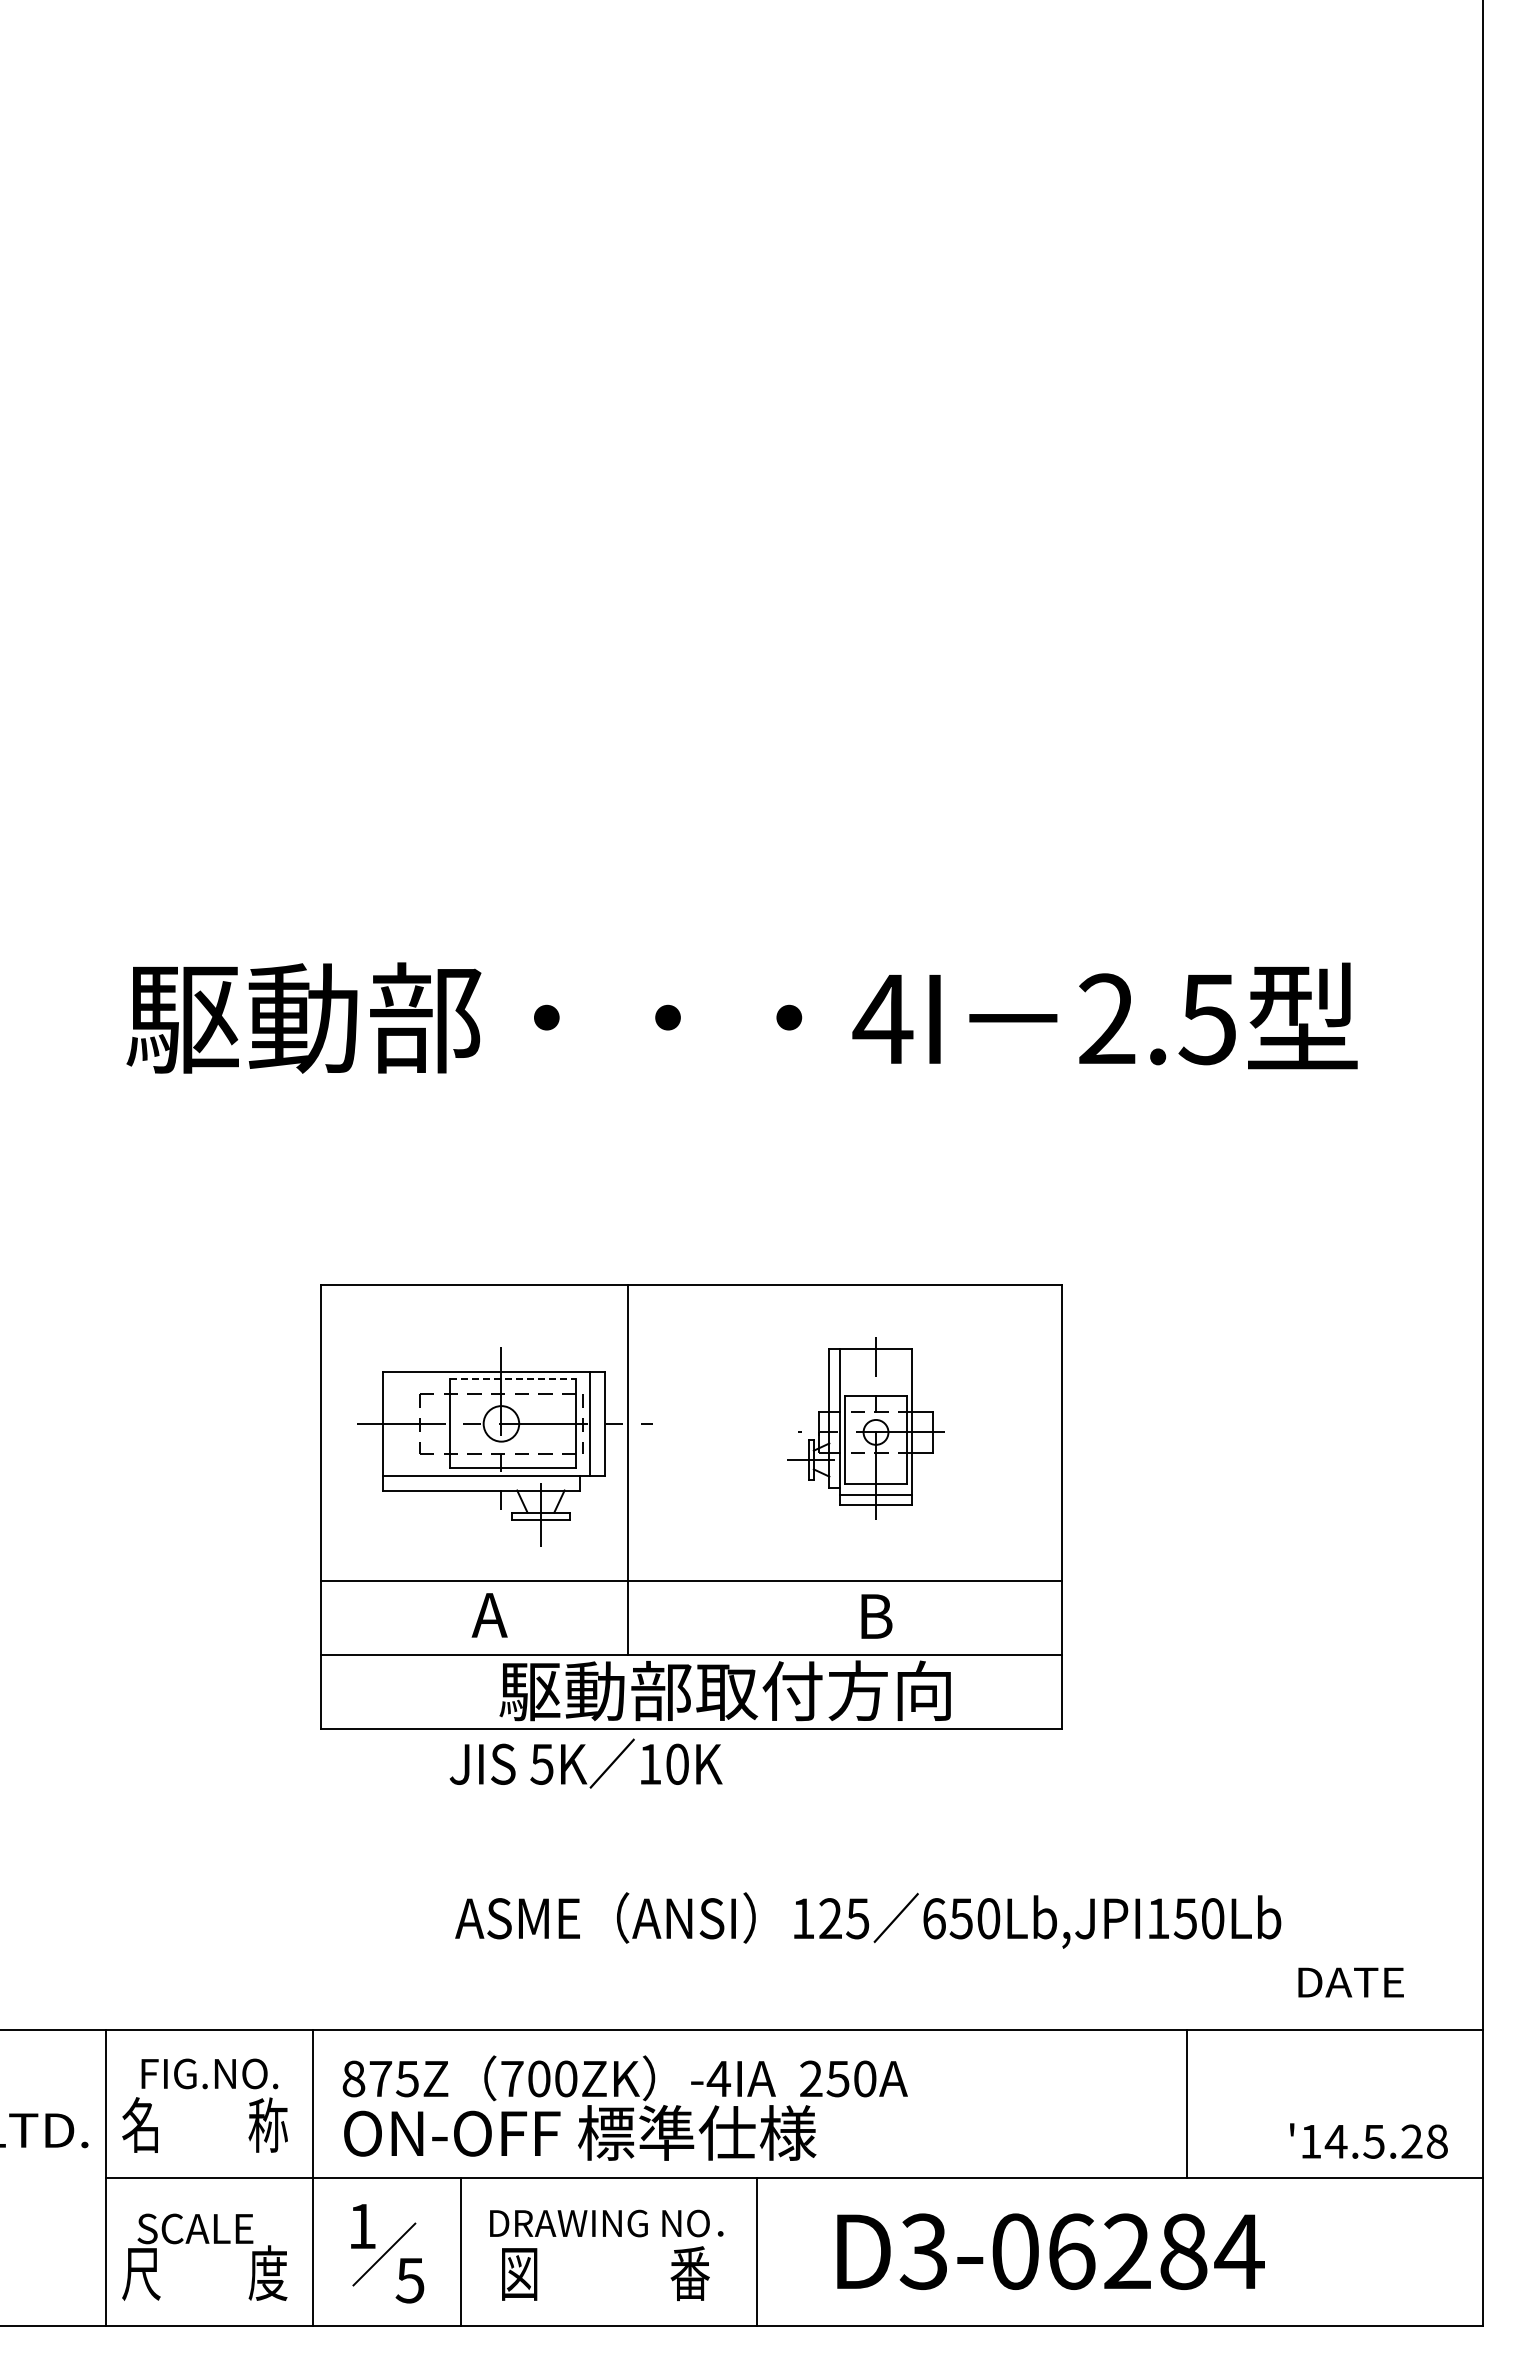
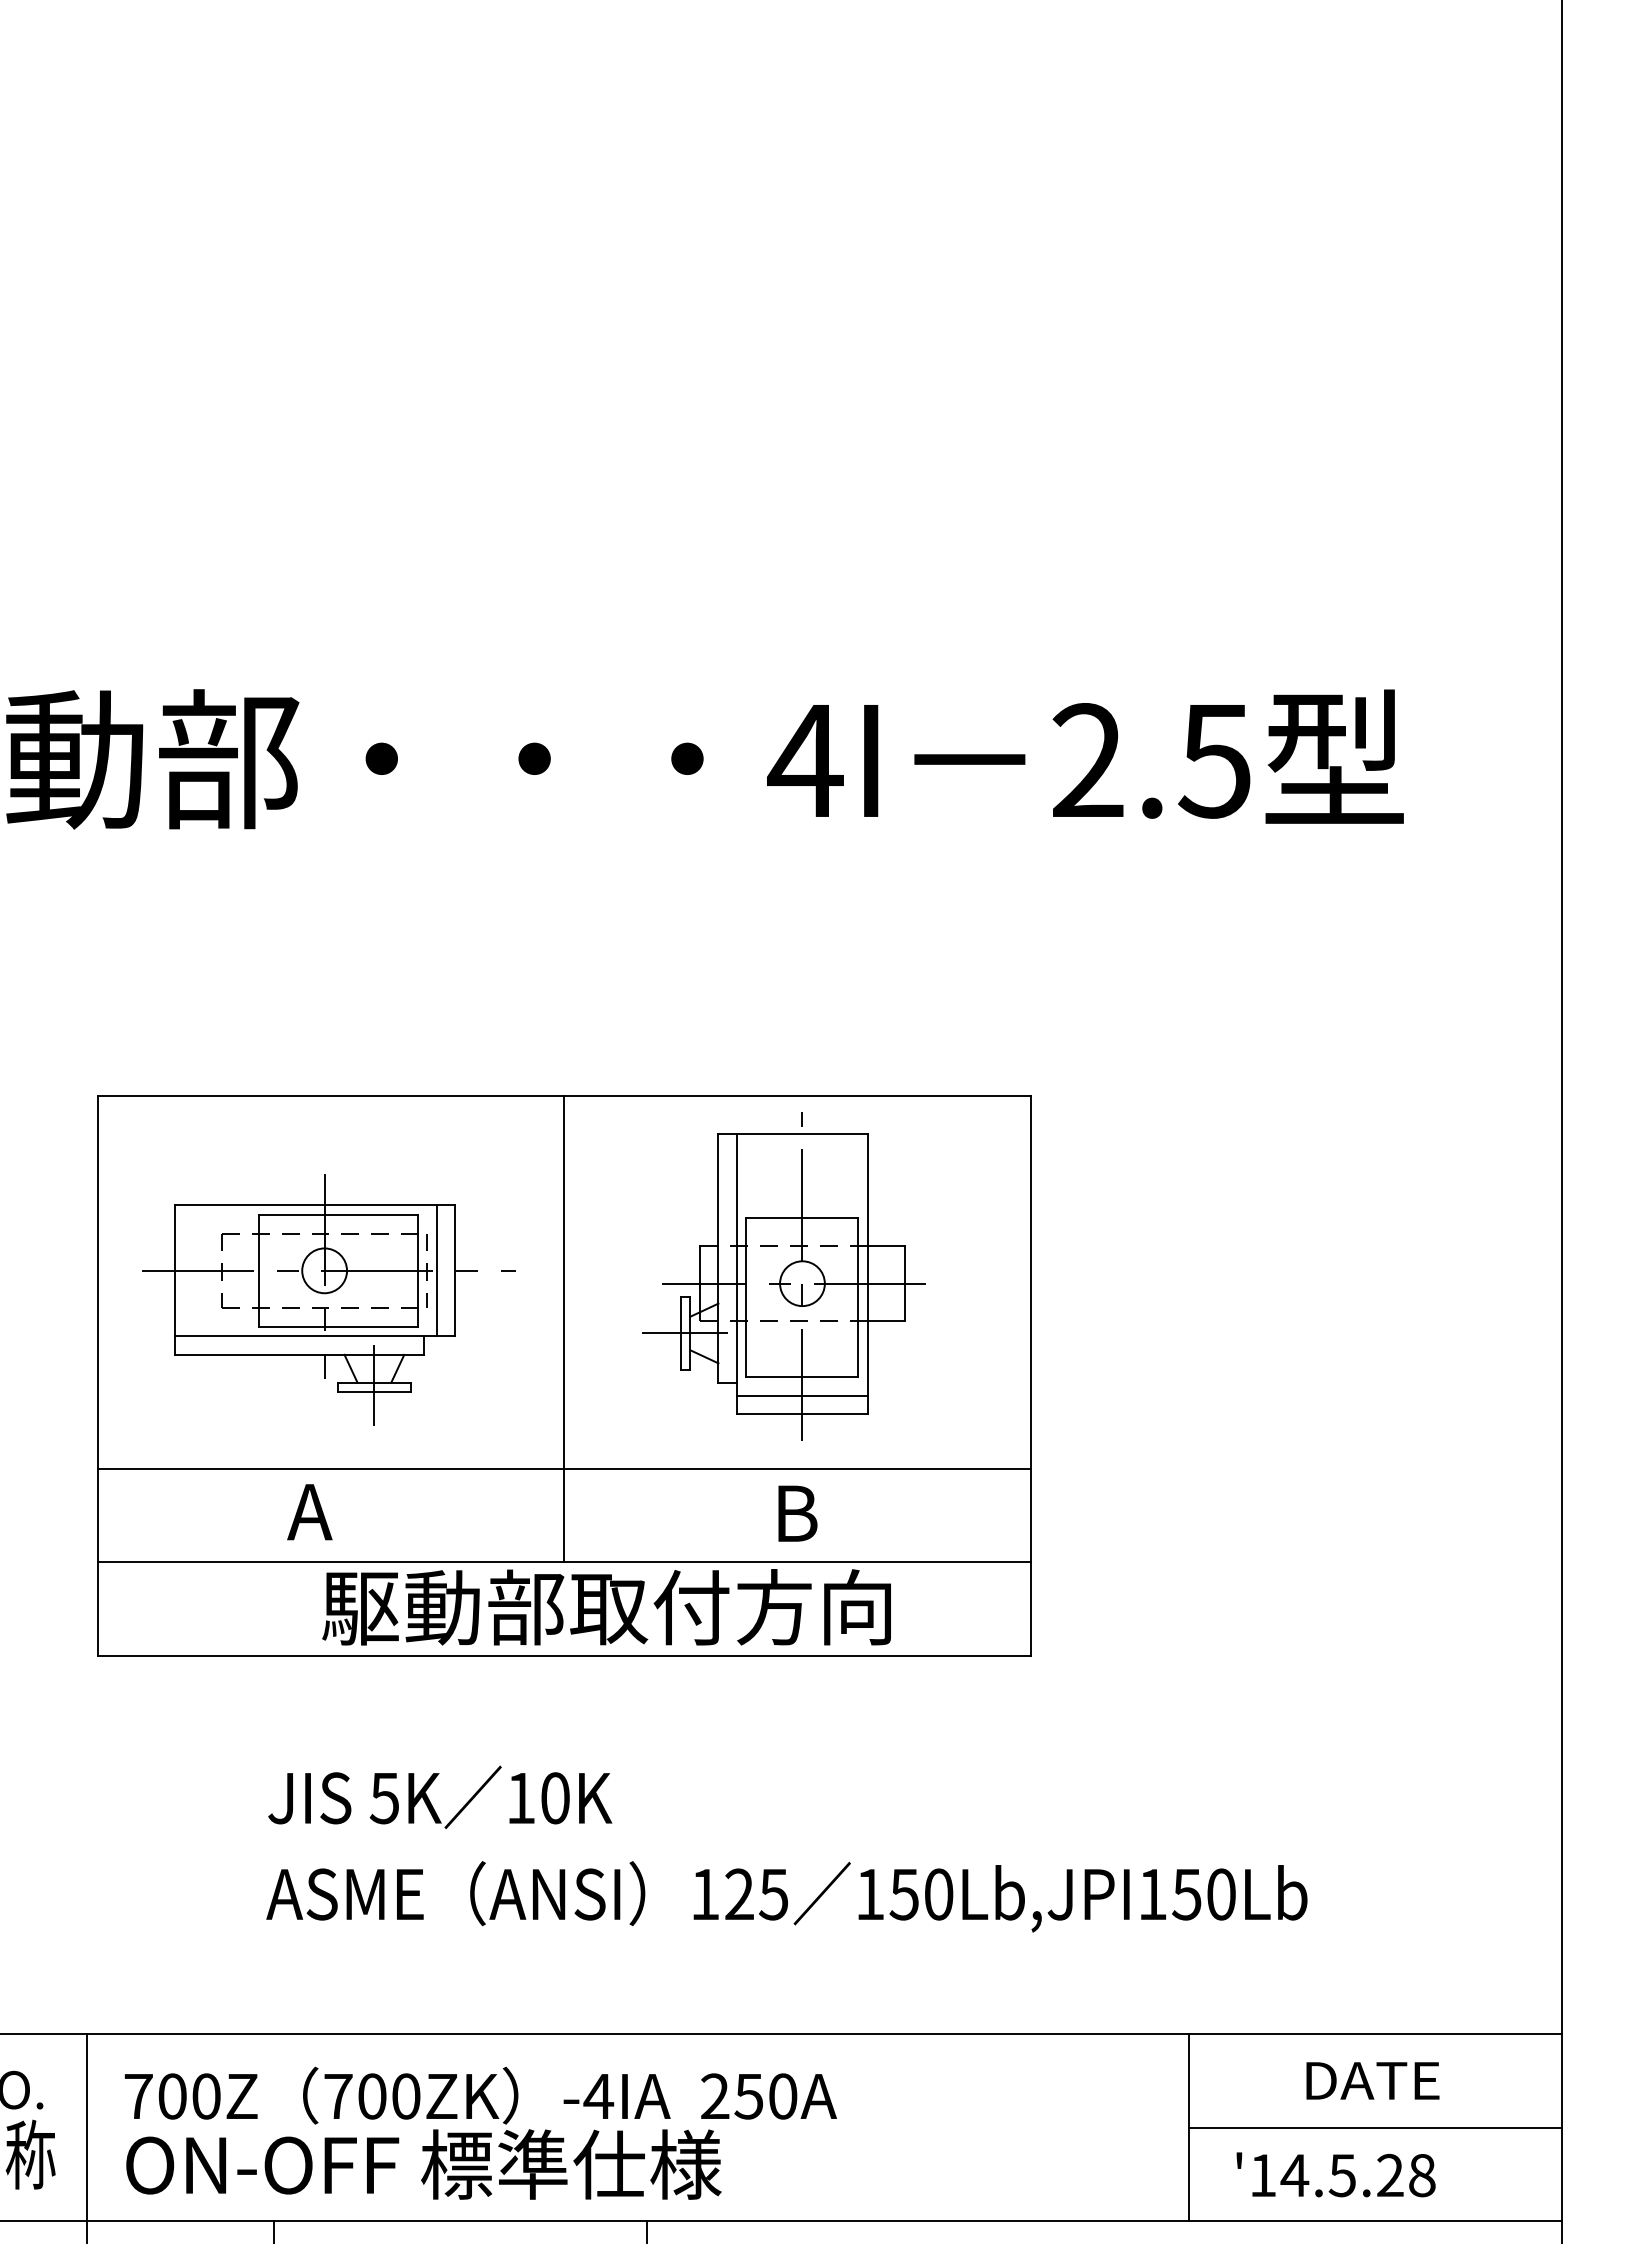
line: (512, 1379) -> (338, 1214), dashed -> solid
part: (865, 1428) -> (783, 1276), size x1.43
line: (627, 1469) -> (564, 1328), moved
text: (585, 1763) -> (439, 1797), moved
text: (934, 1918) -> (870, 1894), 650Lb,JPI150Lb -> 150Lb,JPI150Lb
text: (1350, 1982) -> (1372, 2080), moved
text: (380, 2078) -> (172, 2095), 875Z -> 700Z
line: (1335, 2103) -> (1375, 2127), added
text: (1368, 2140) -> (1335, 2174), moved

